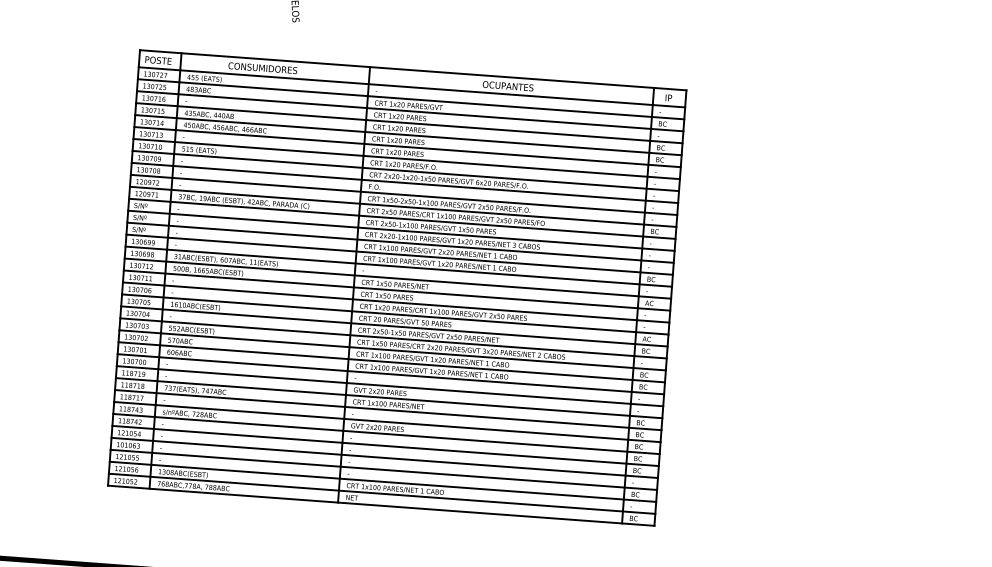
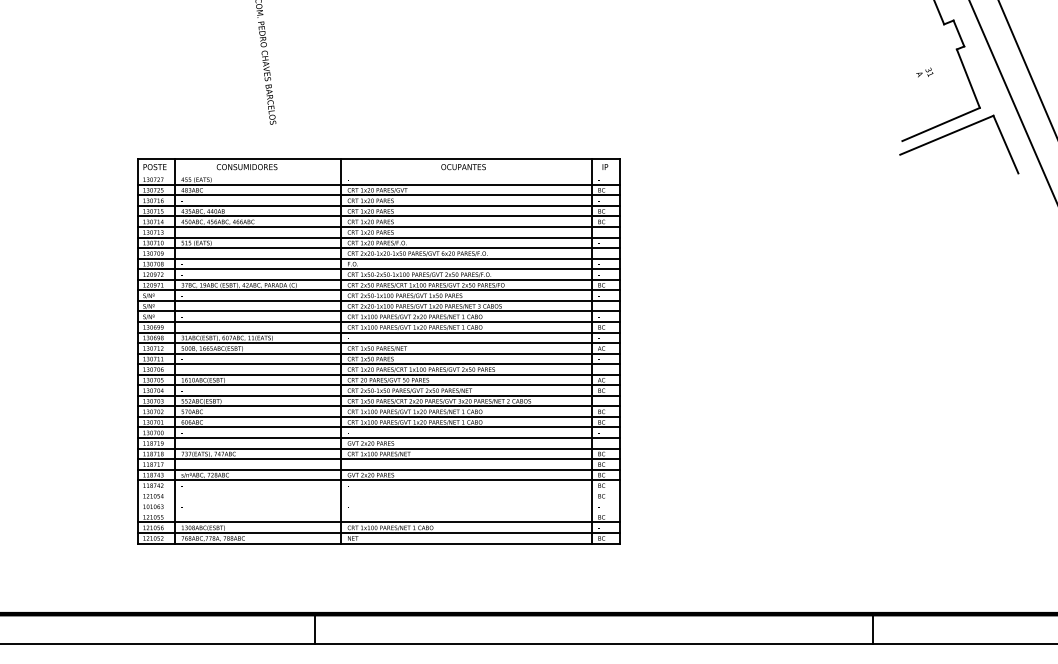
line: (412, 87) -> (379, 174), removed
line: (385, 445) -> (379, 490), removed
line: (385, 458) -> (379, 501), removed
line: (384, 469) -> (379, 511), removed

